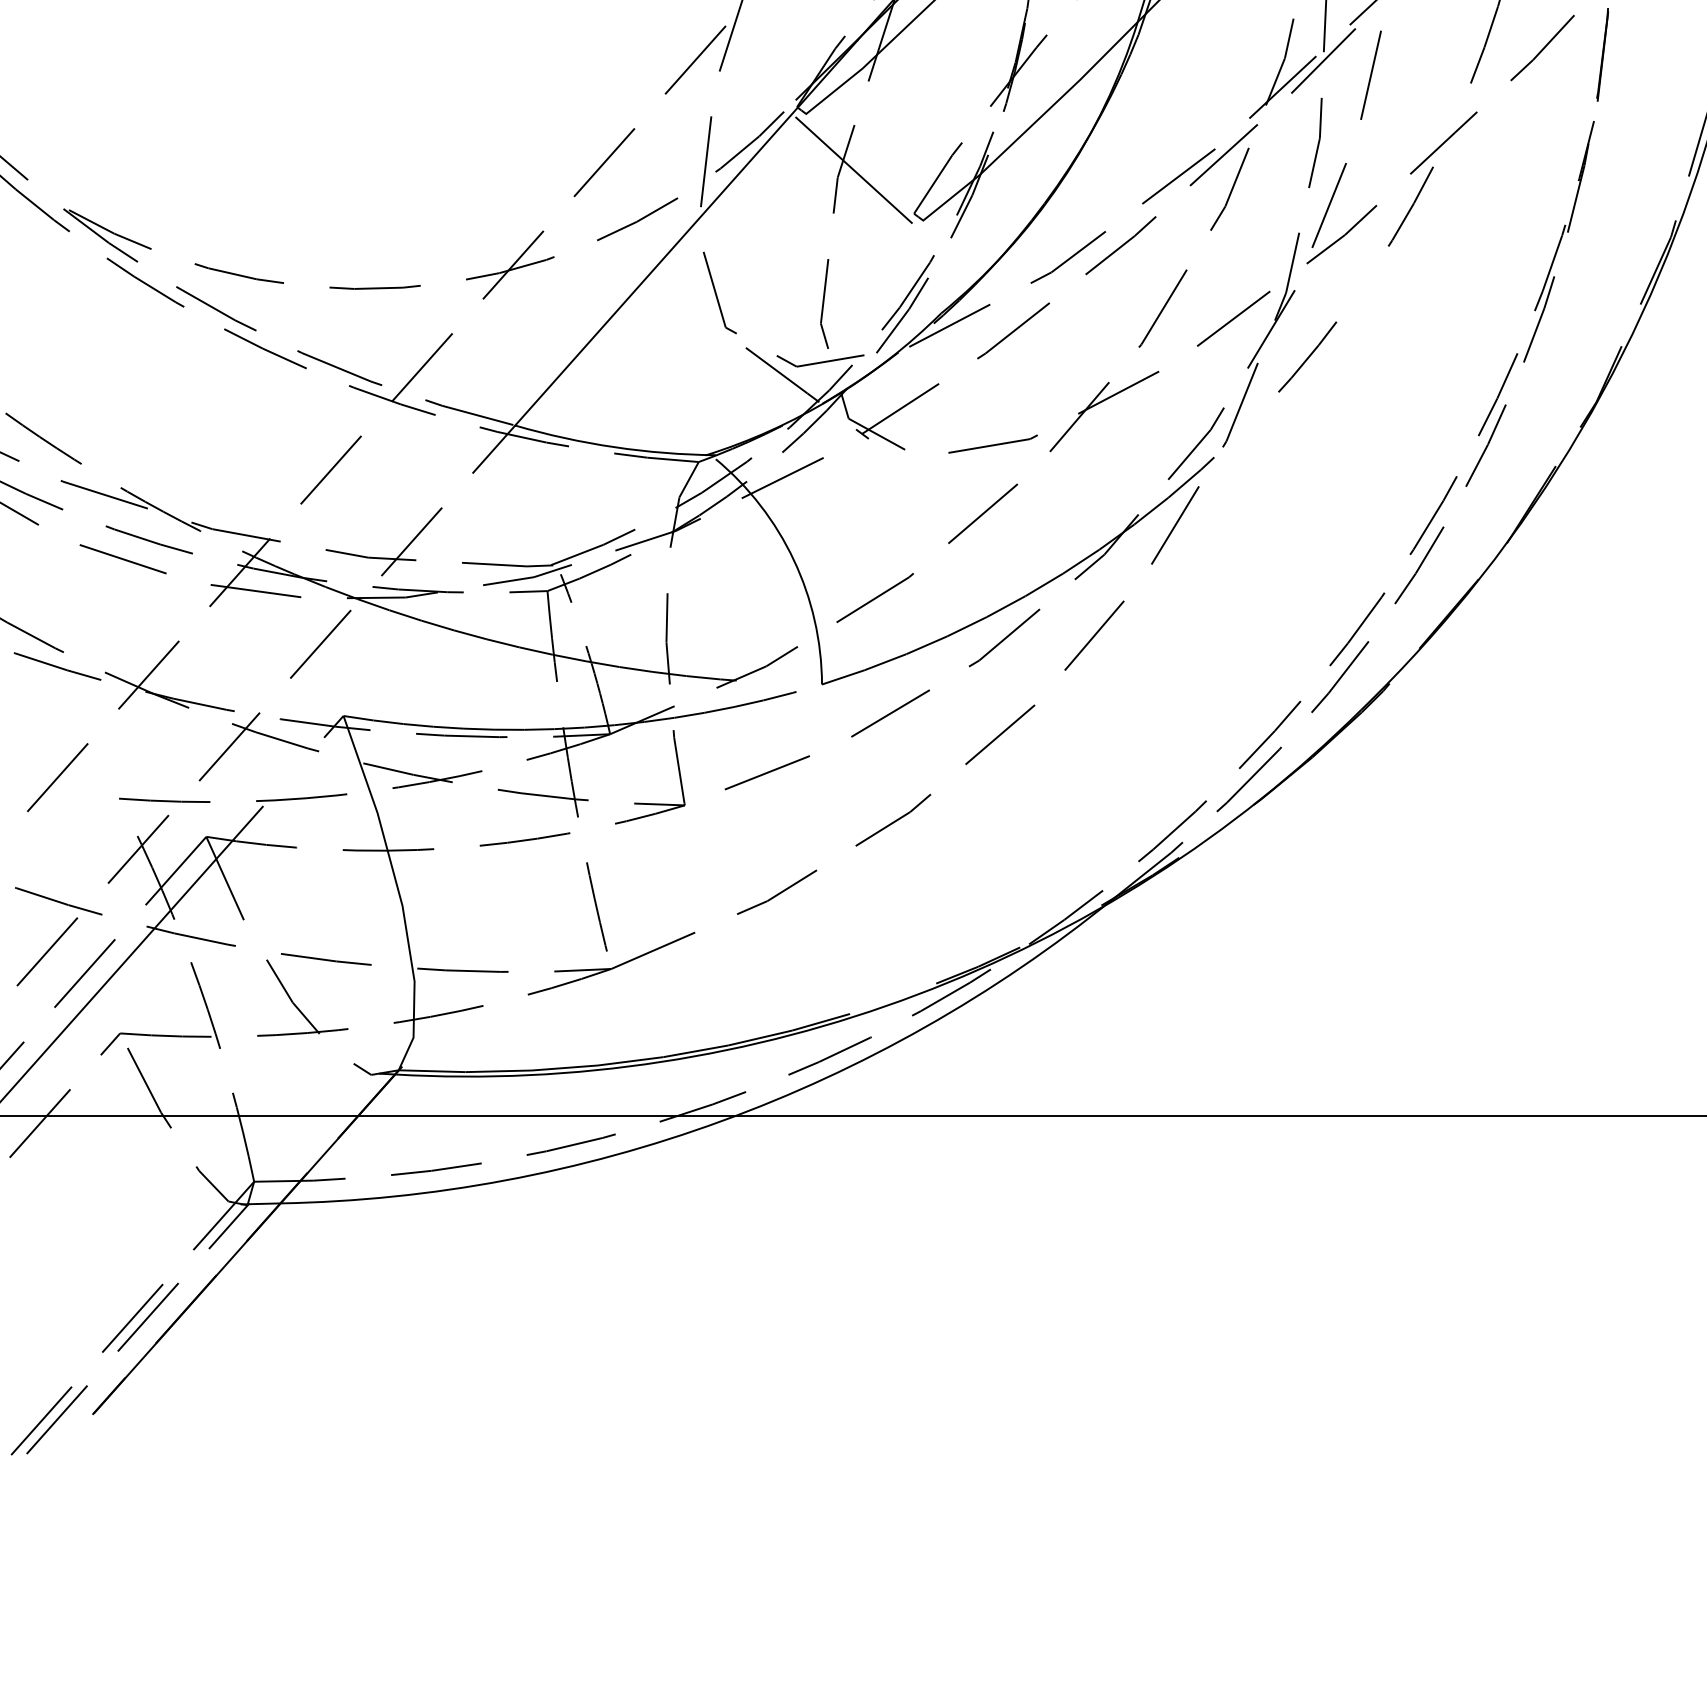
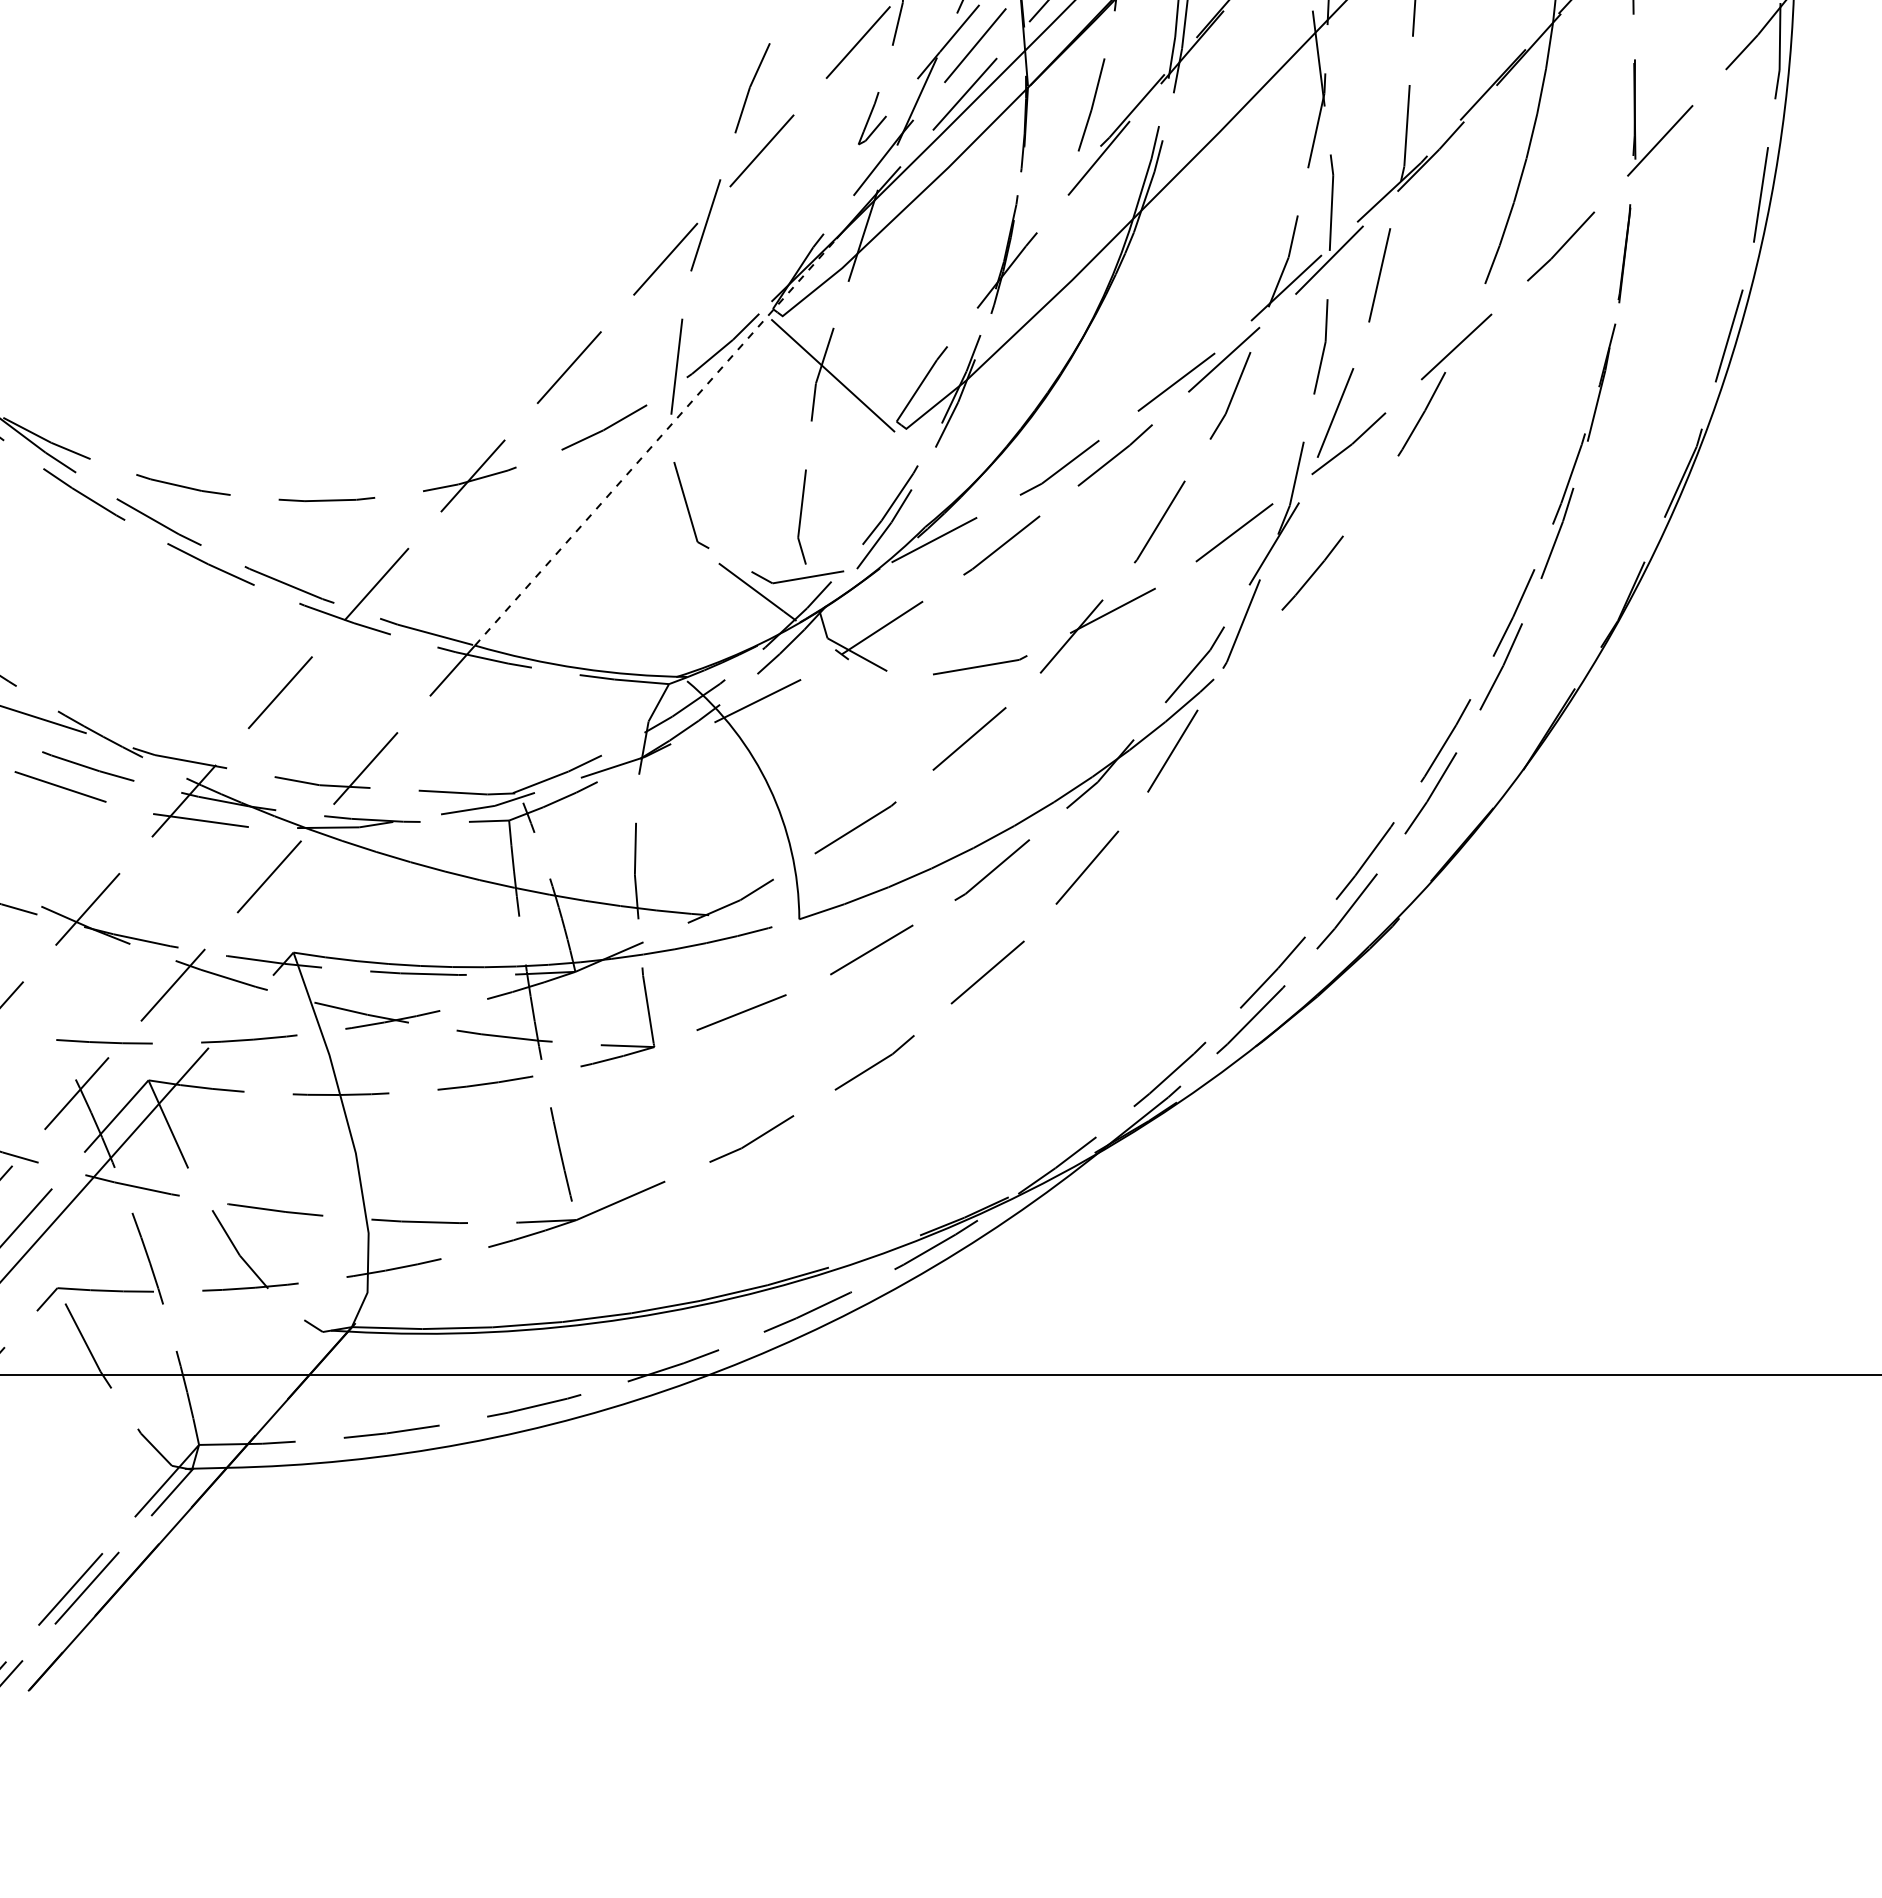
line: (686, 232) -> (656, 441), solid -> dashed

